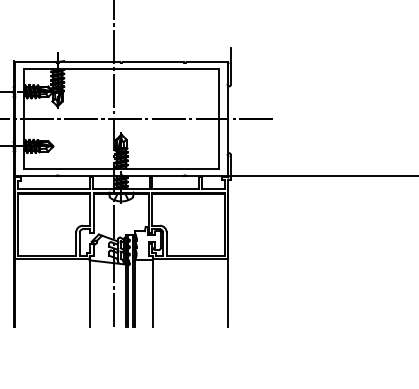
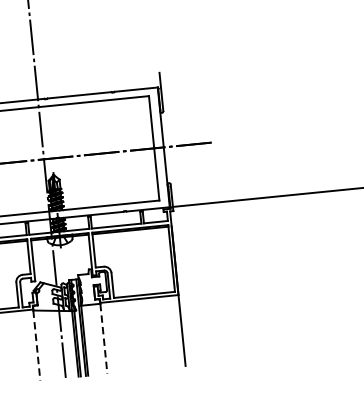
line: (89, 294) -> (36, 346), solid -> dashed
line: (153, 294) -> (104, 339), solid -> dashed

